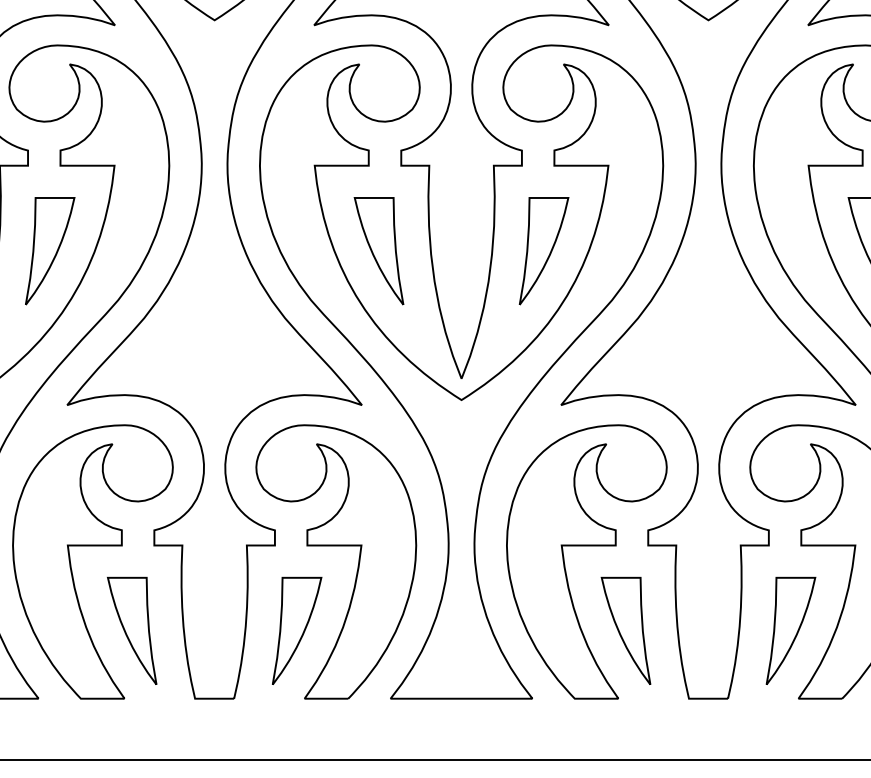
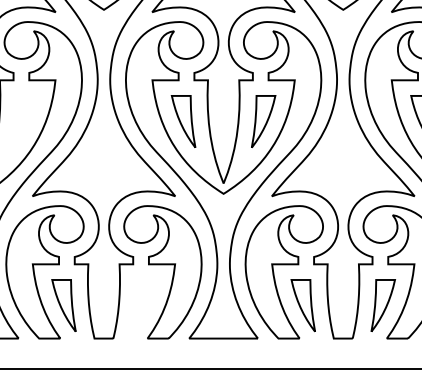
part: (50, 250) -> (24, 121), removed
part: (296, 630) -> (143, 305), removed

